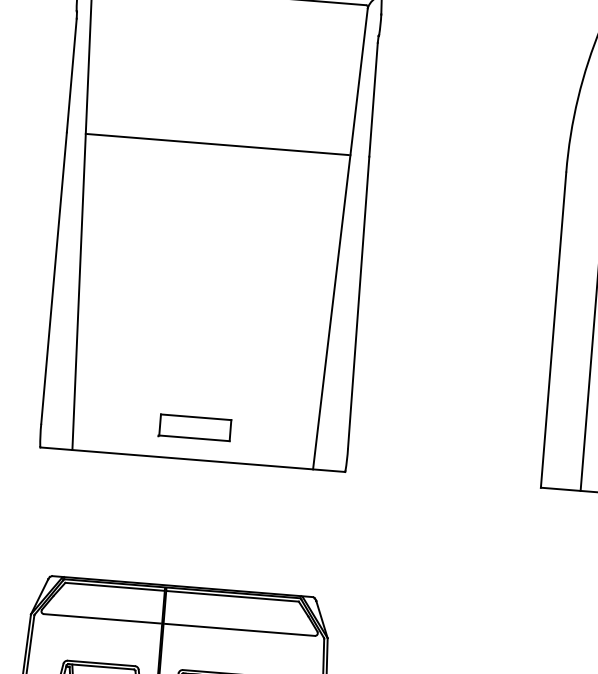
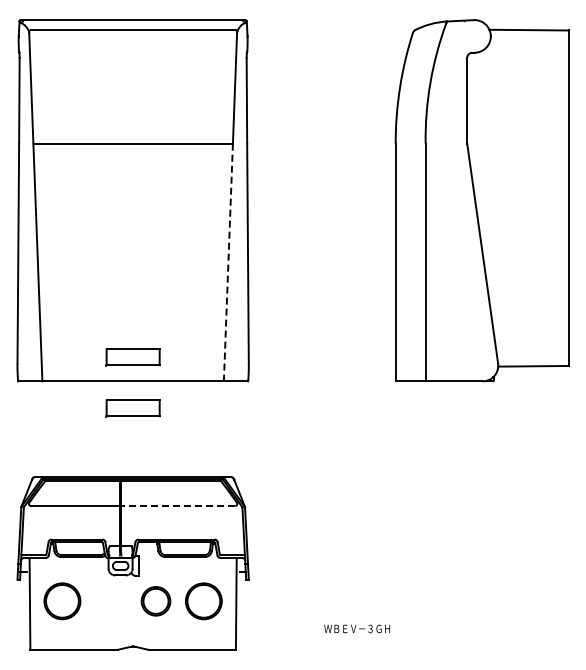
line: (331, 312) -> (228, 262), solid -> dashed
part: (188, 495) -> (132, 408), added
line: (239, 630) -> (178, 506), solid -> dashed

